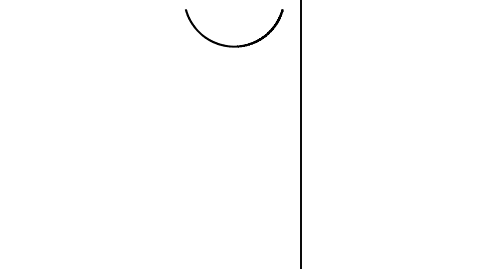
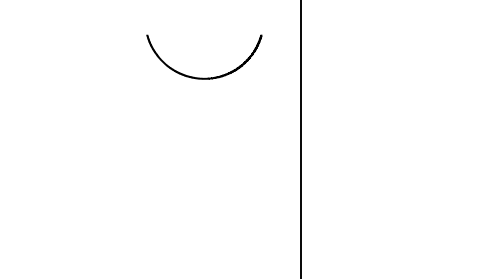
curve: (234, 45) -> (204, 77), moved

